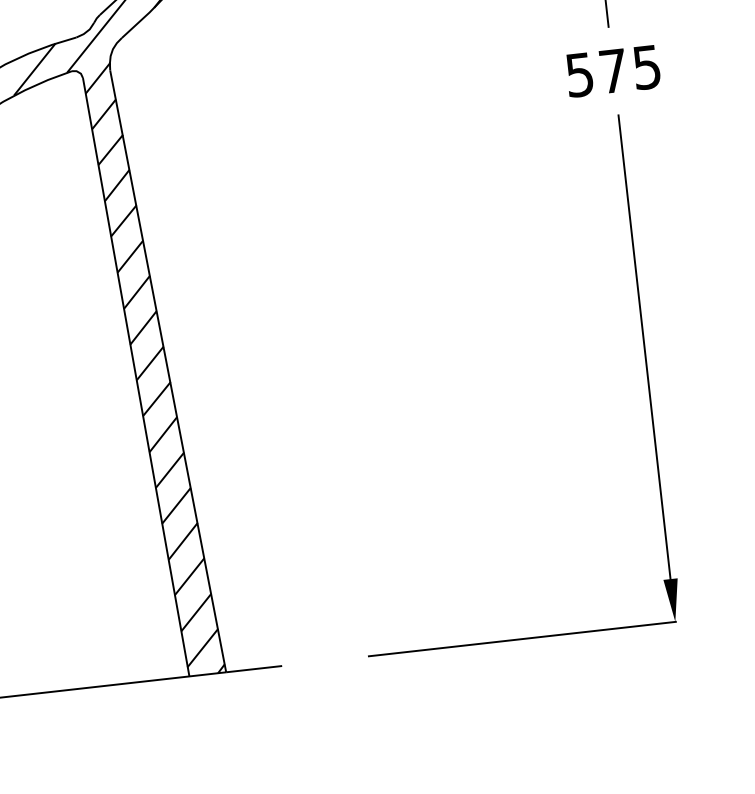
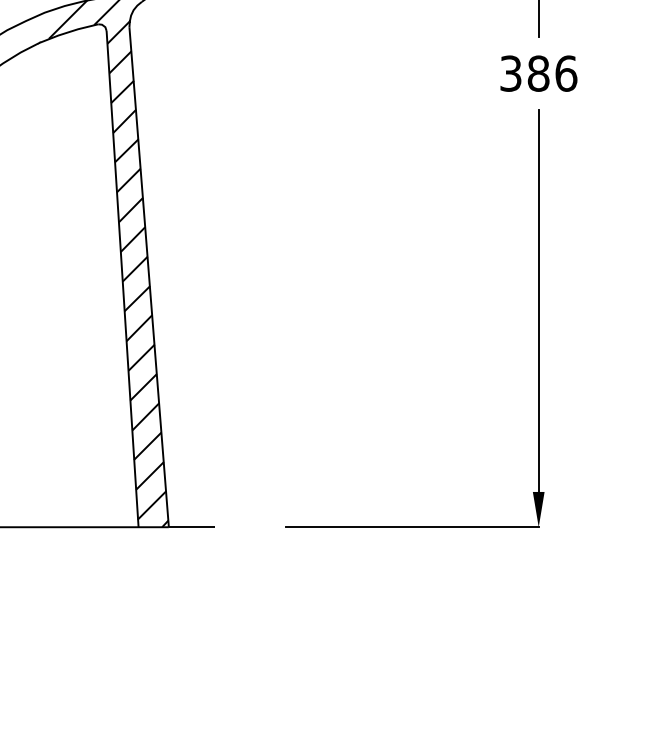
text: (614, 70) -> (539, 73), 575 -> 386

